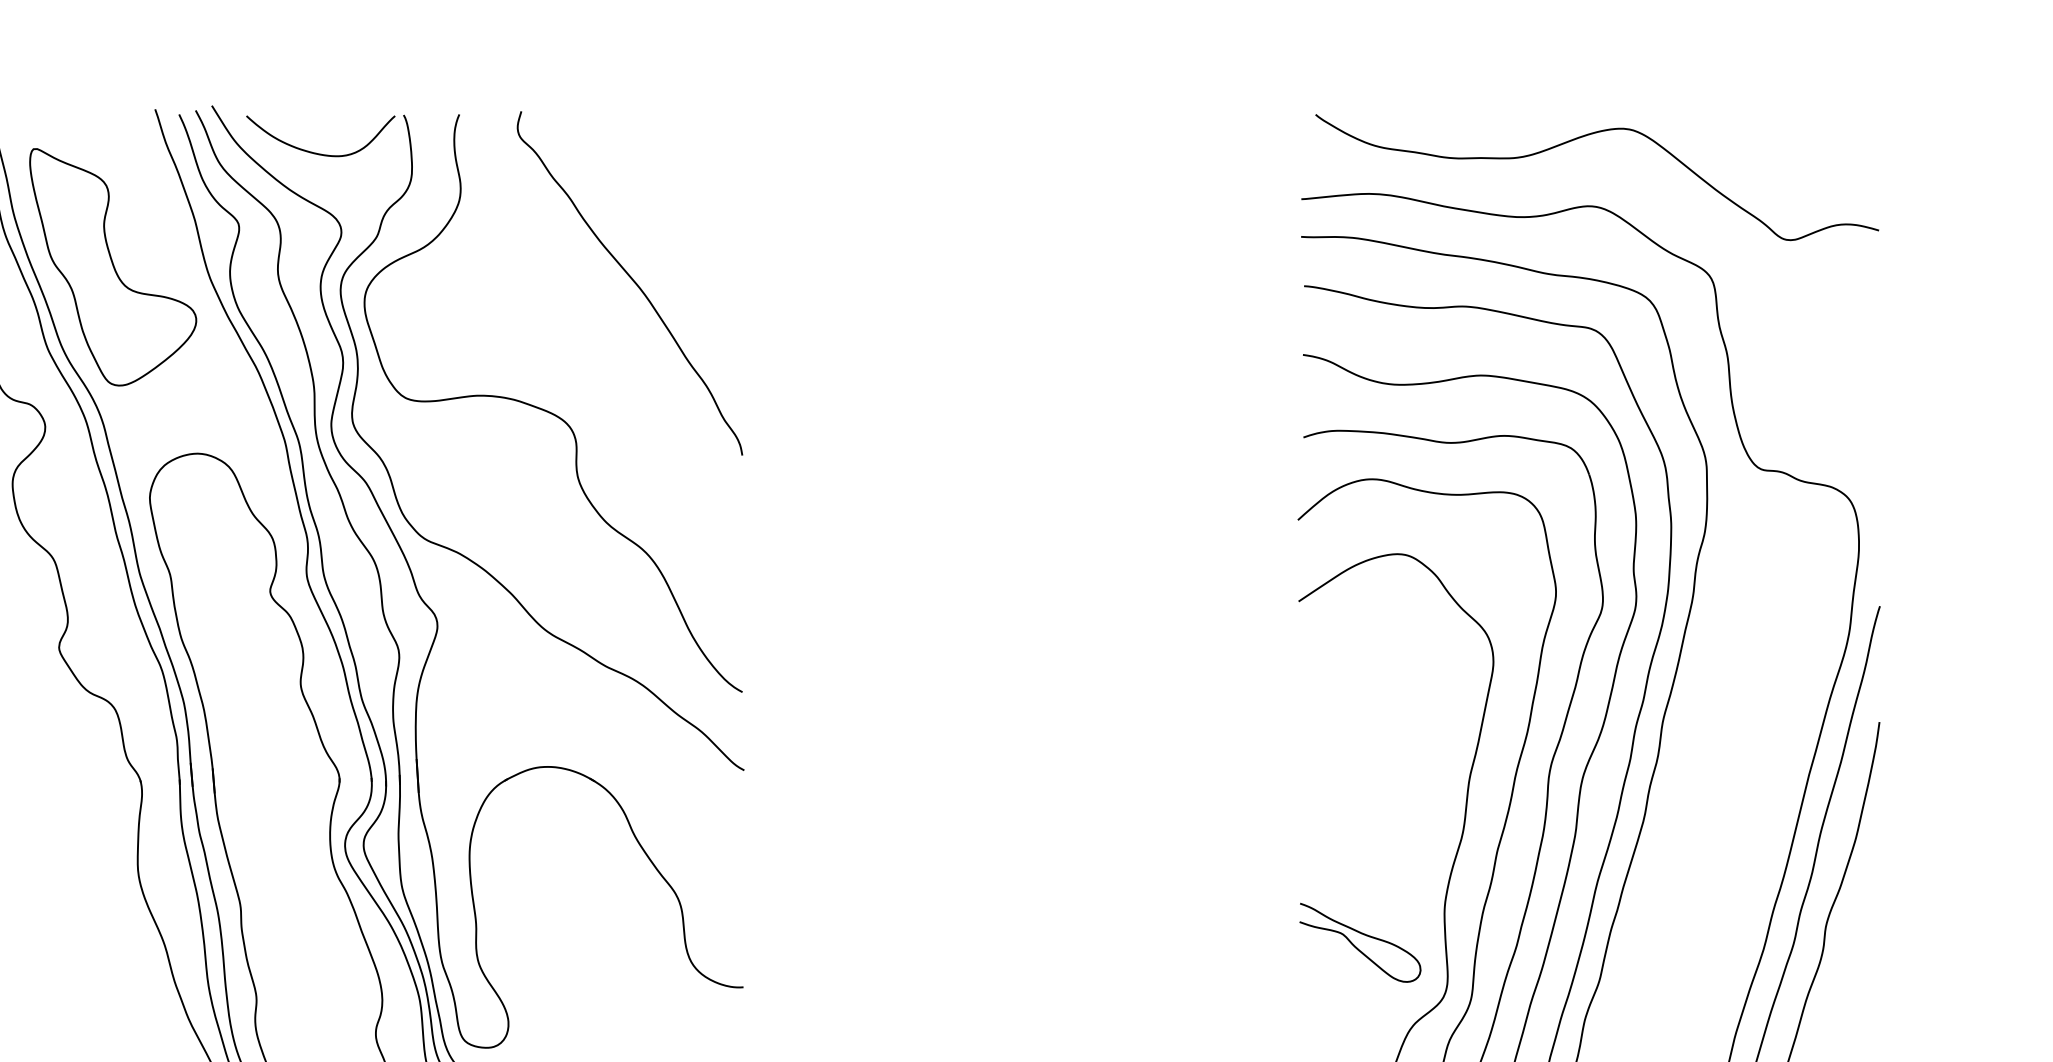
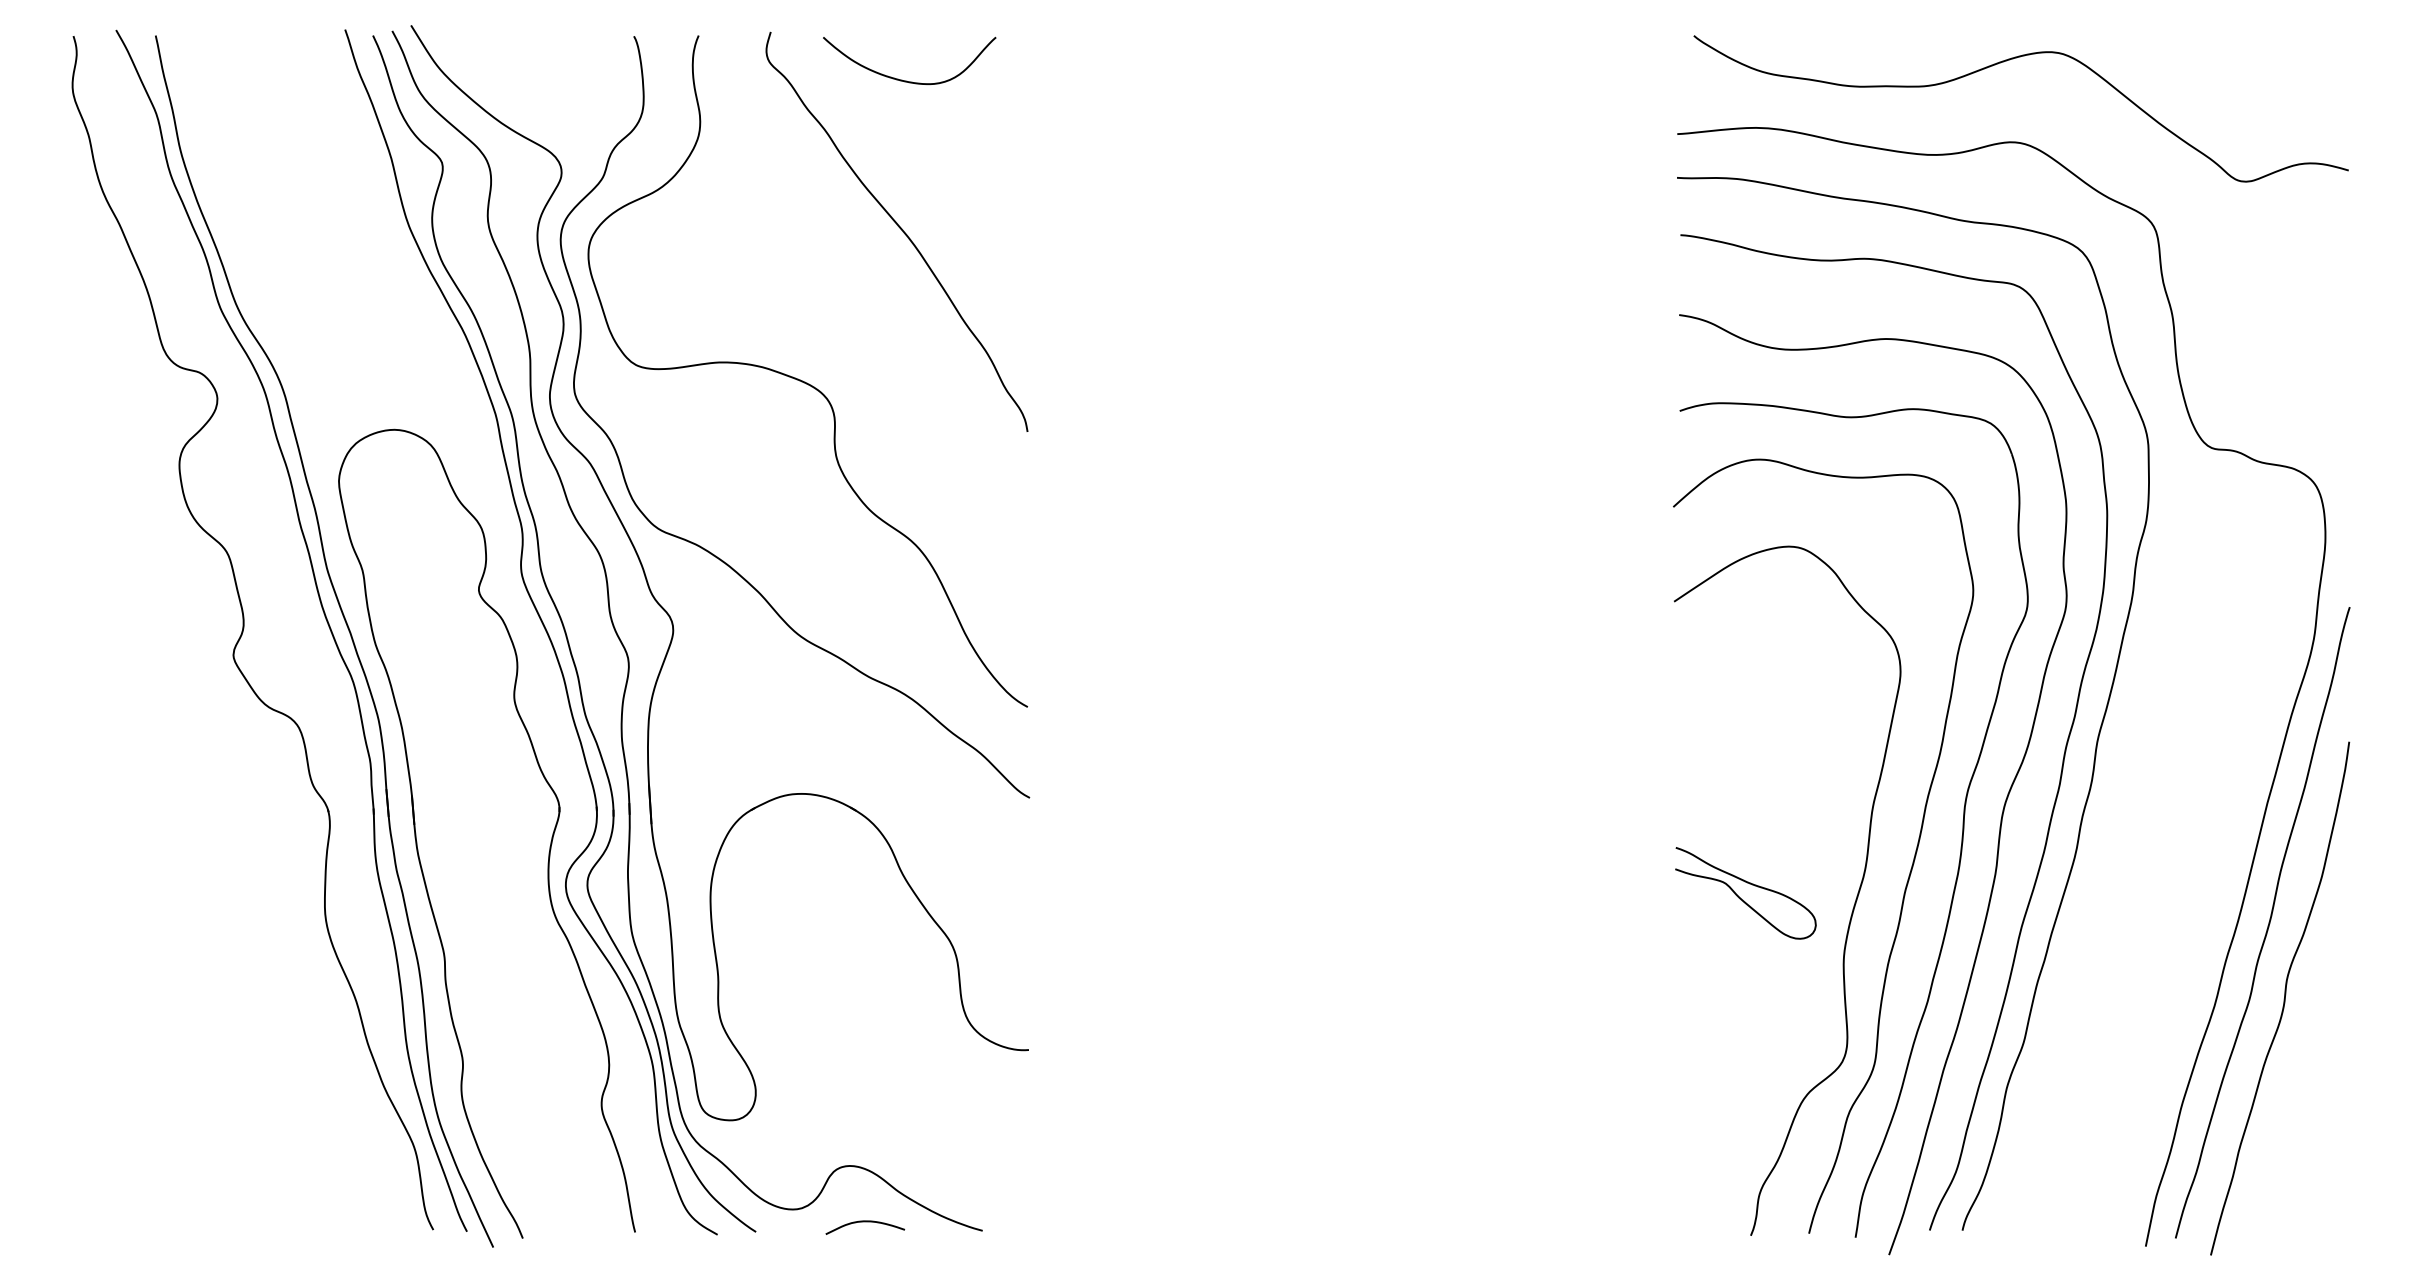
curve: (318, 153) -> (906, 80), moved
part: (112, 266) -> (295, 212), removed
curve: (1355, 946) -> (1740, 897), moved

